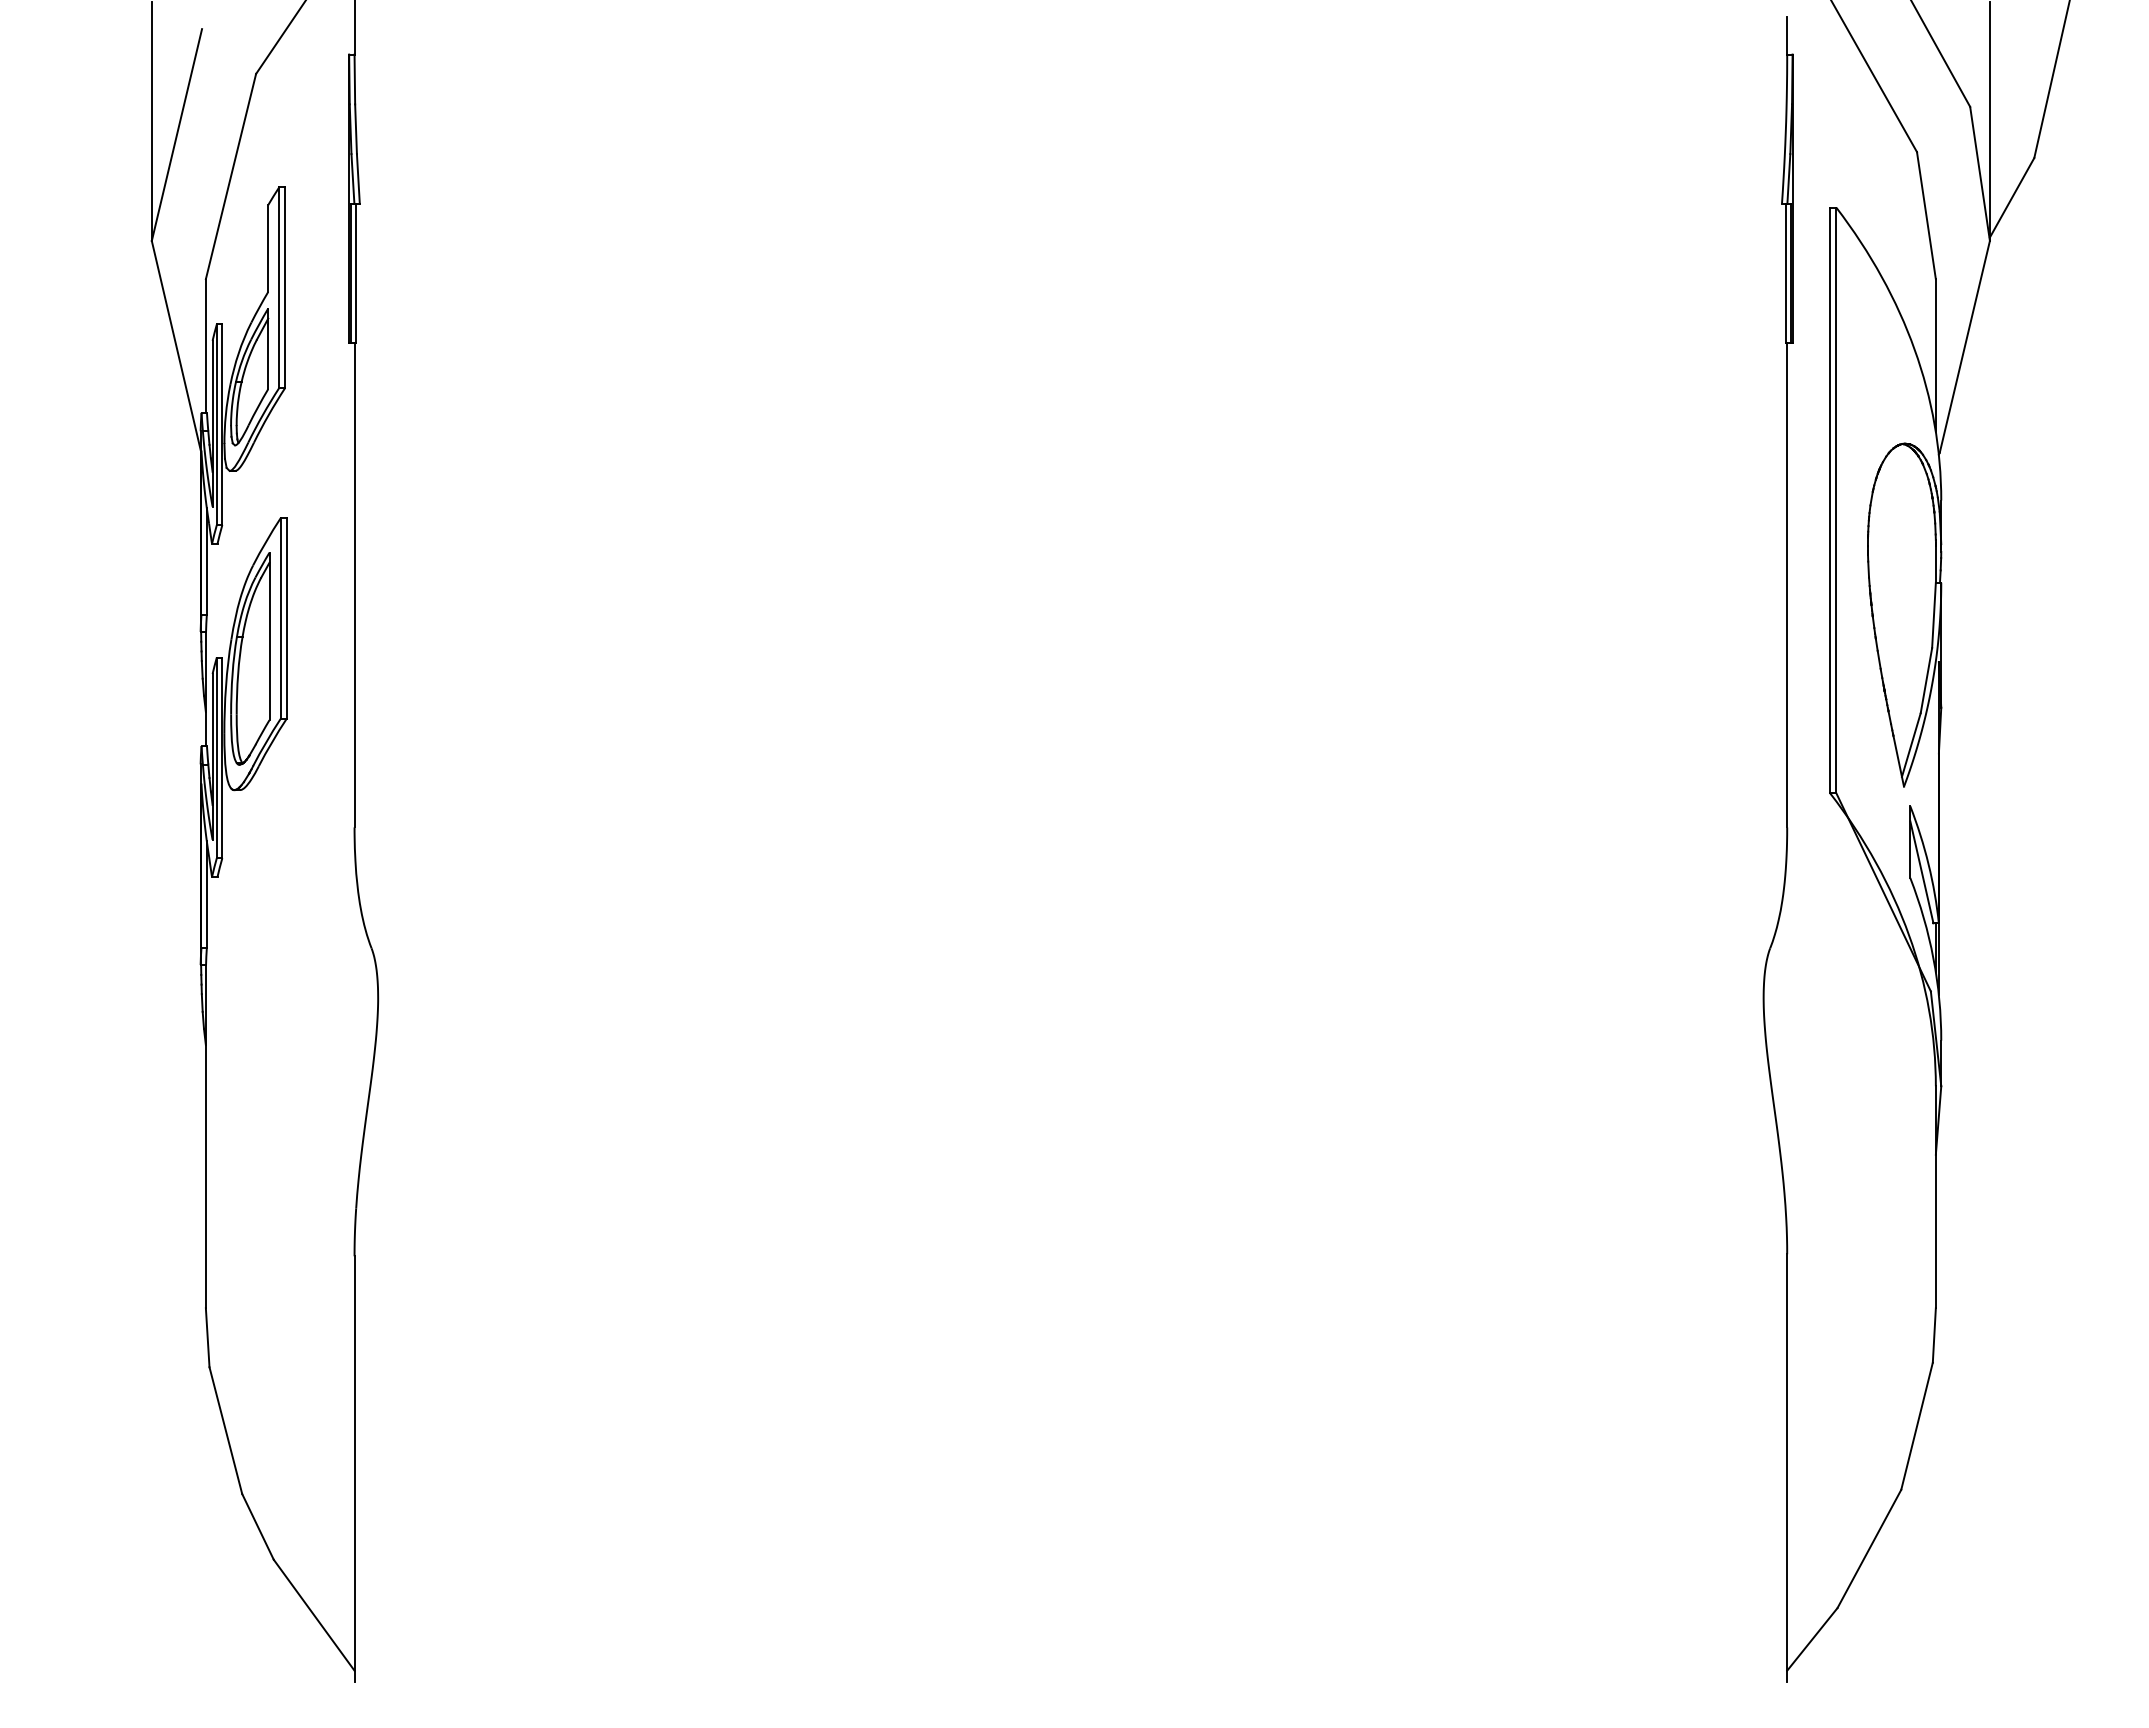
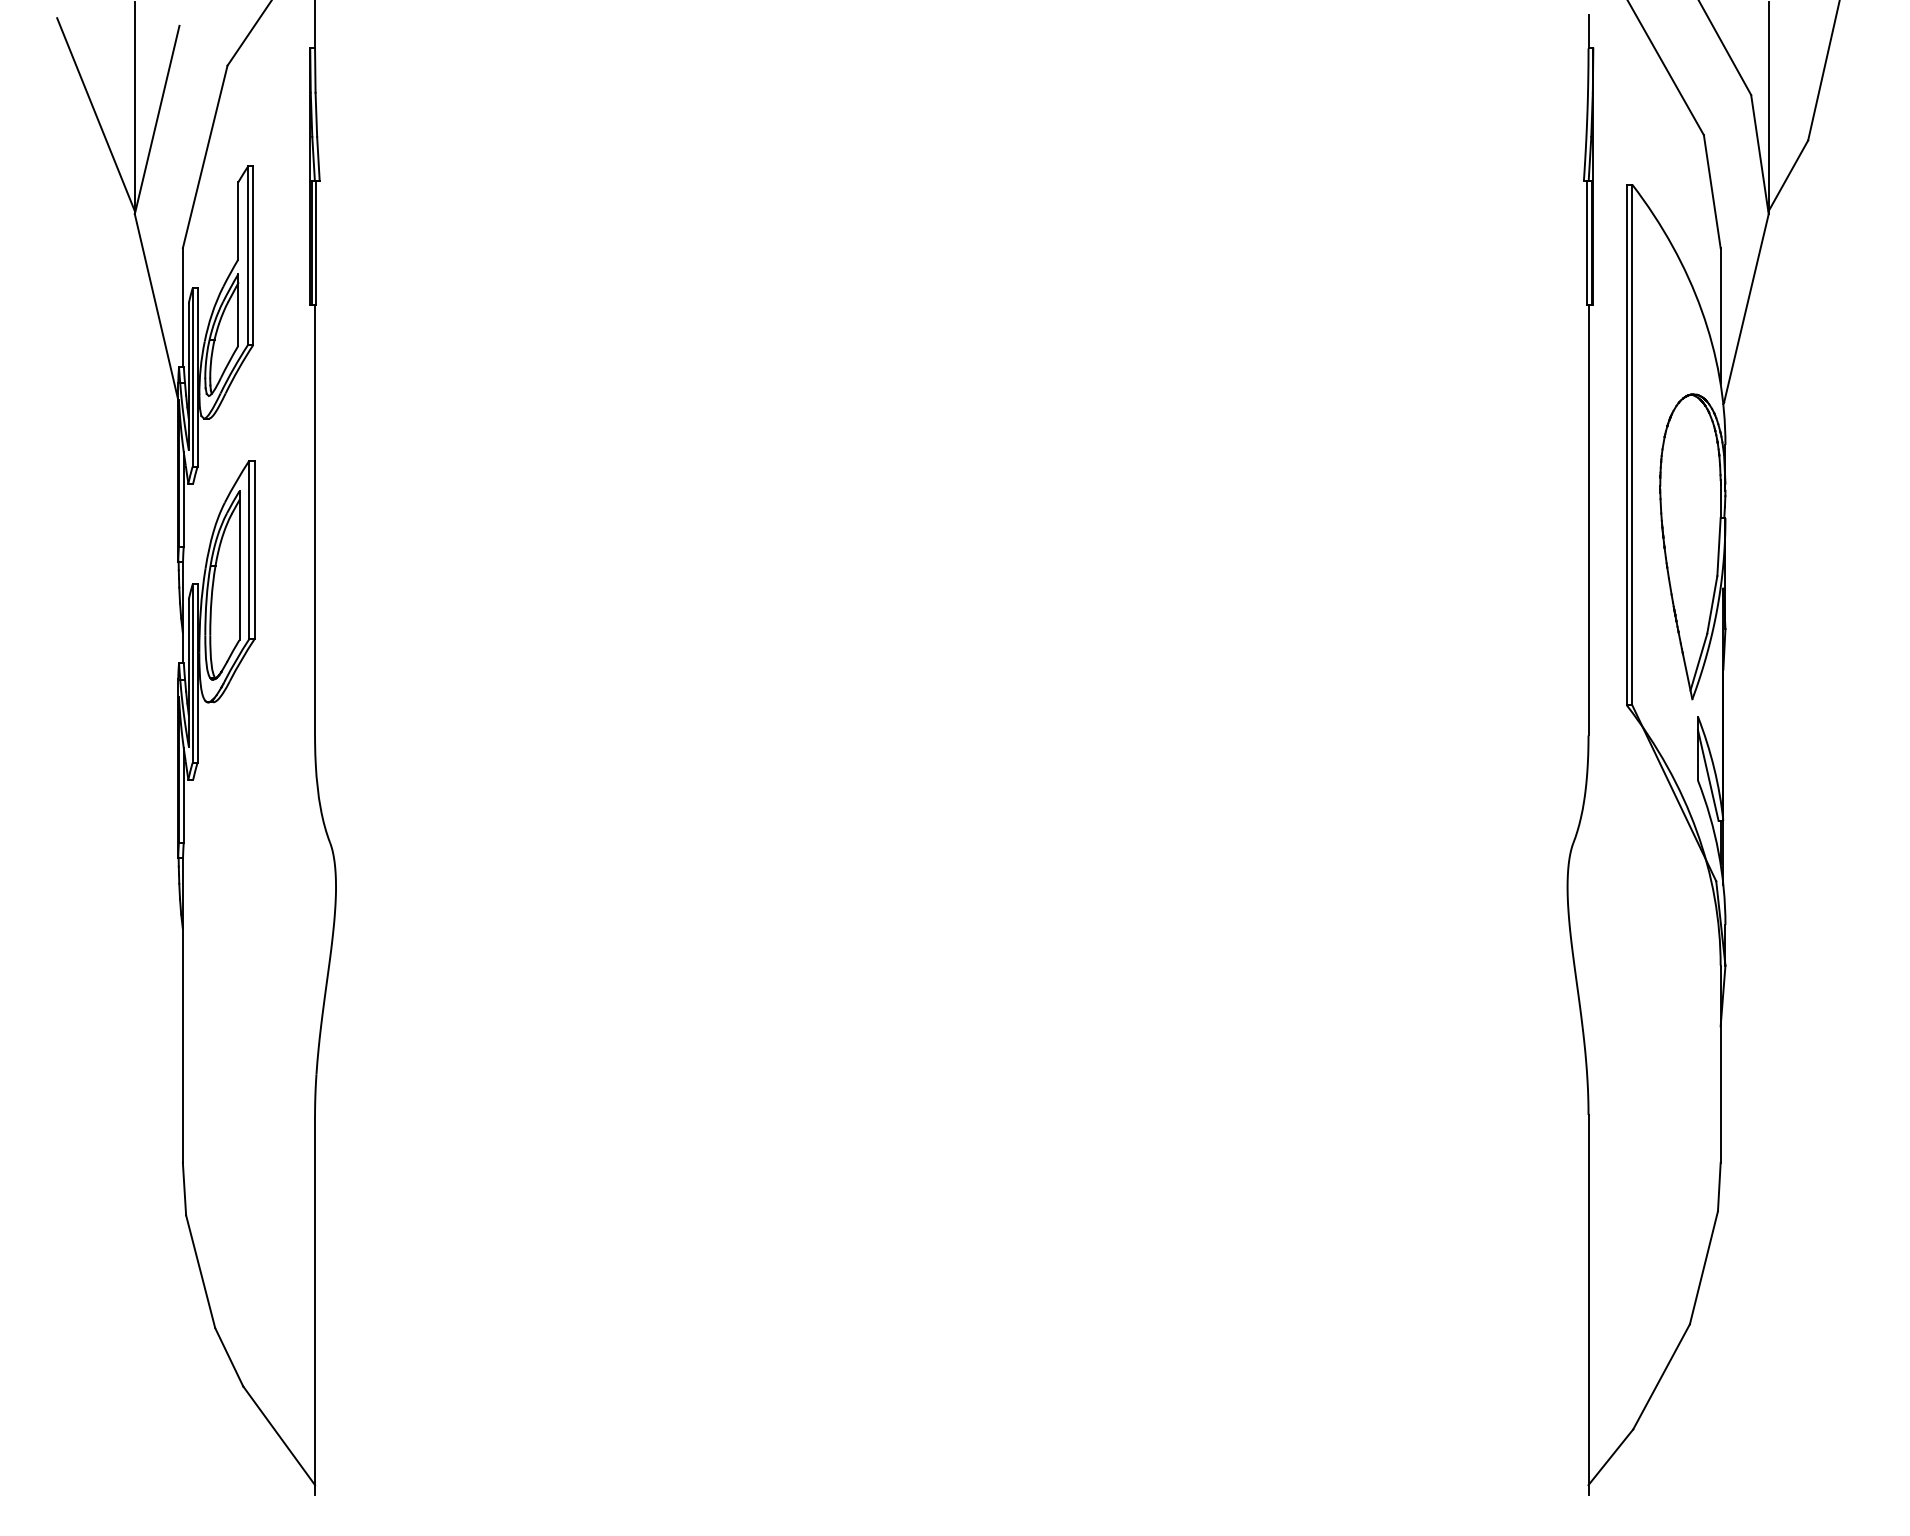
line: (107, 128) -> (95, 114), added

